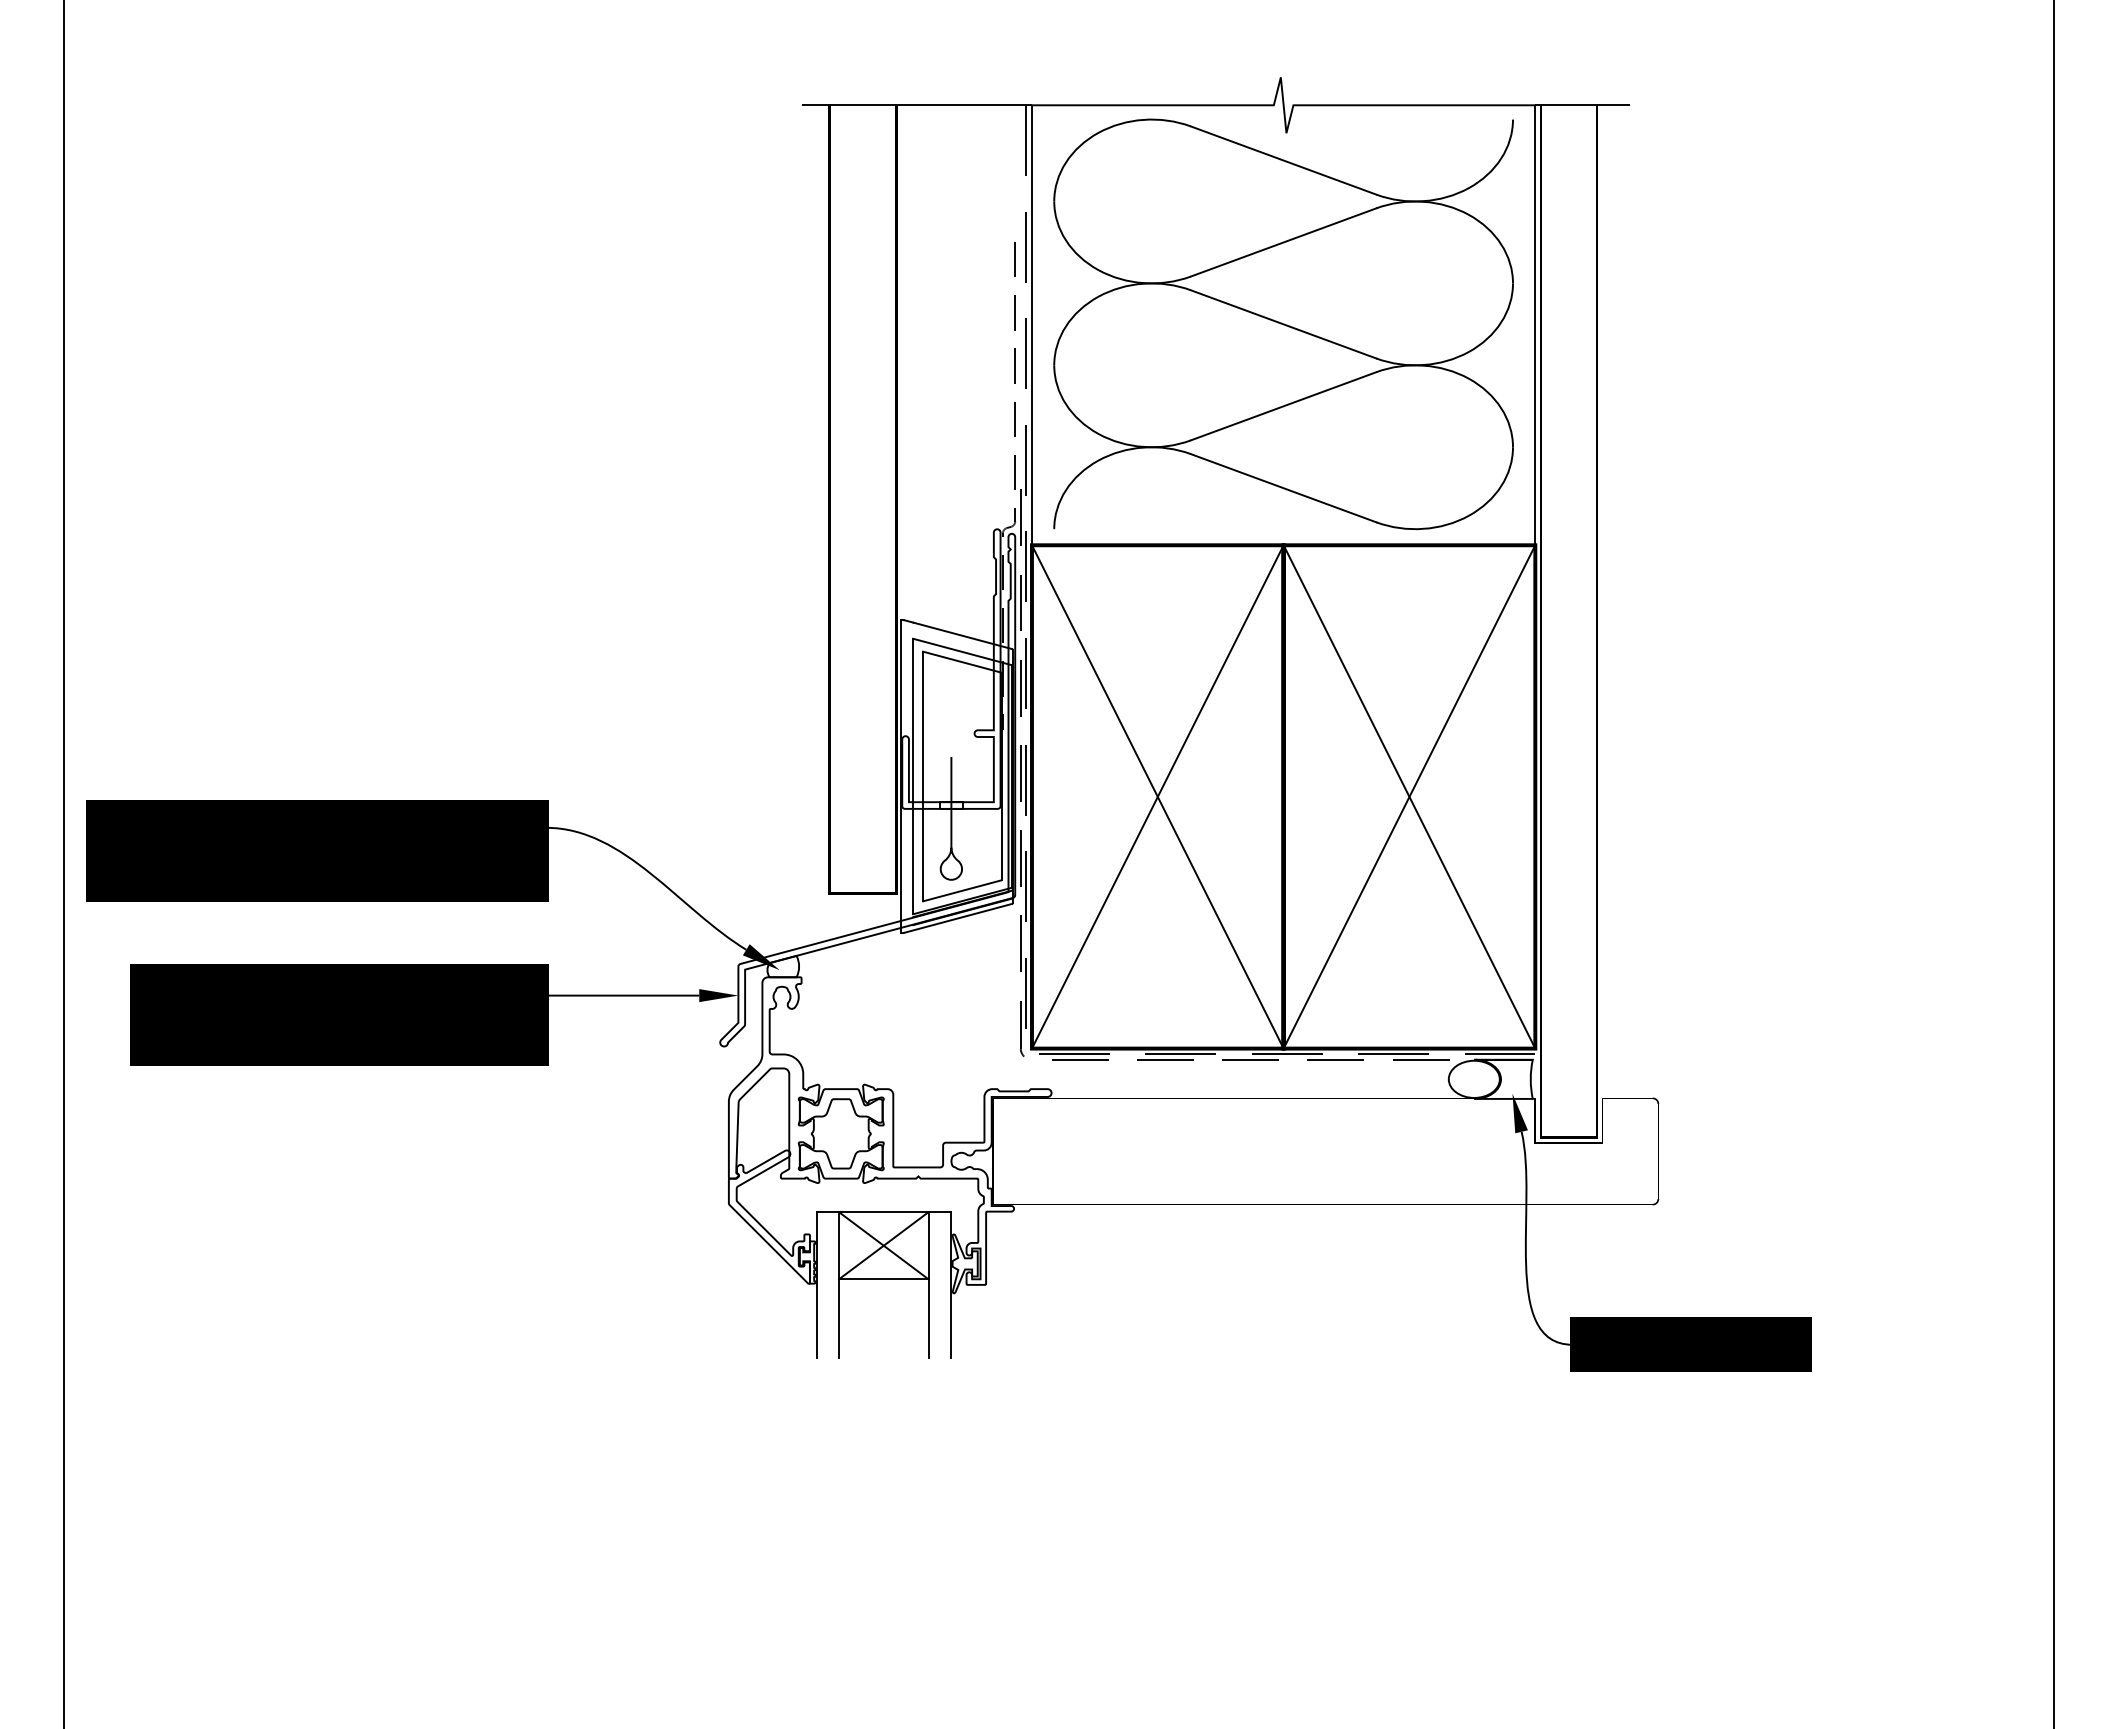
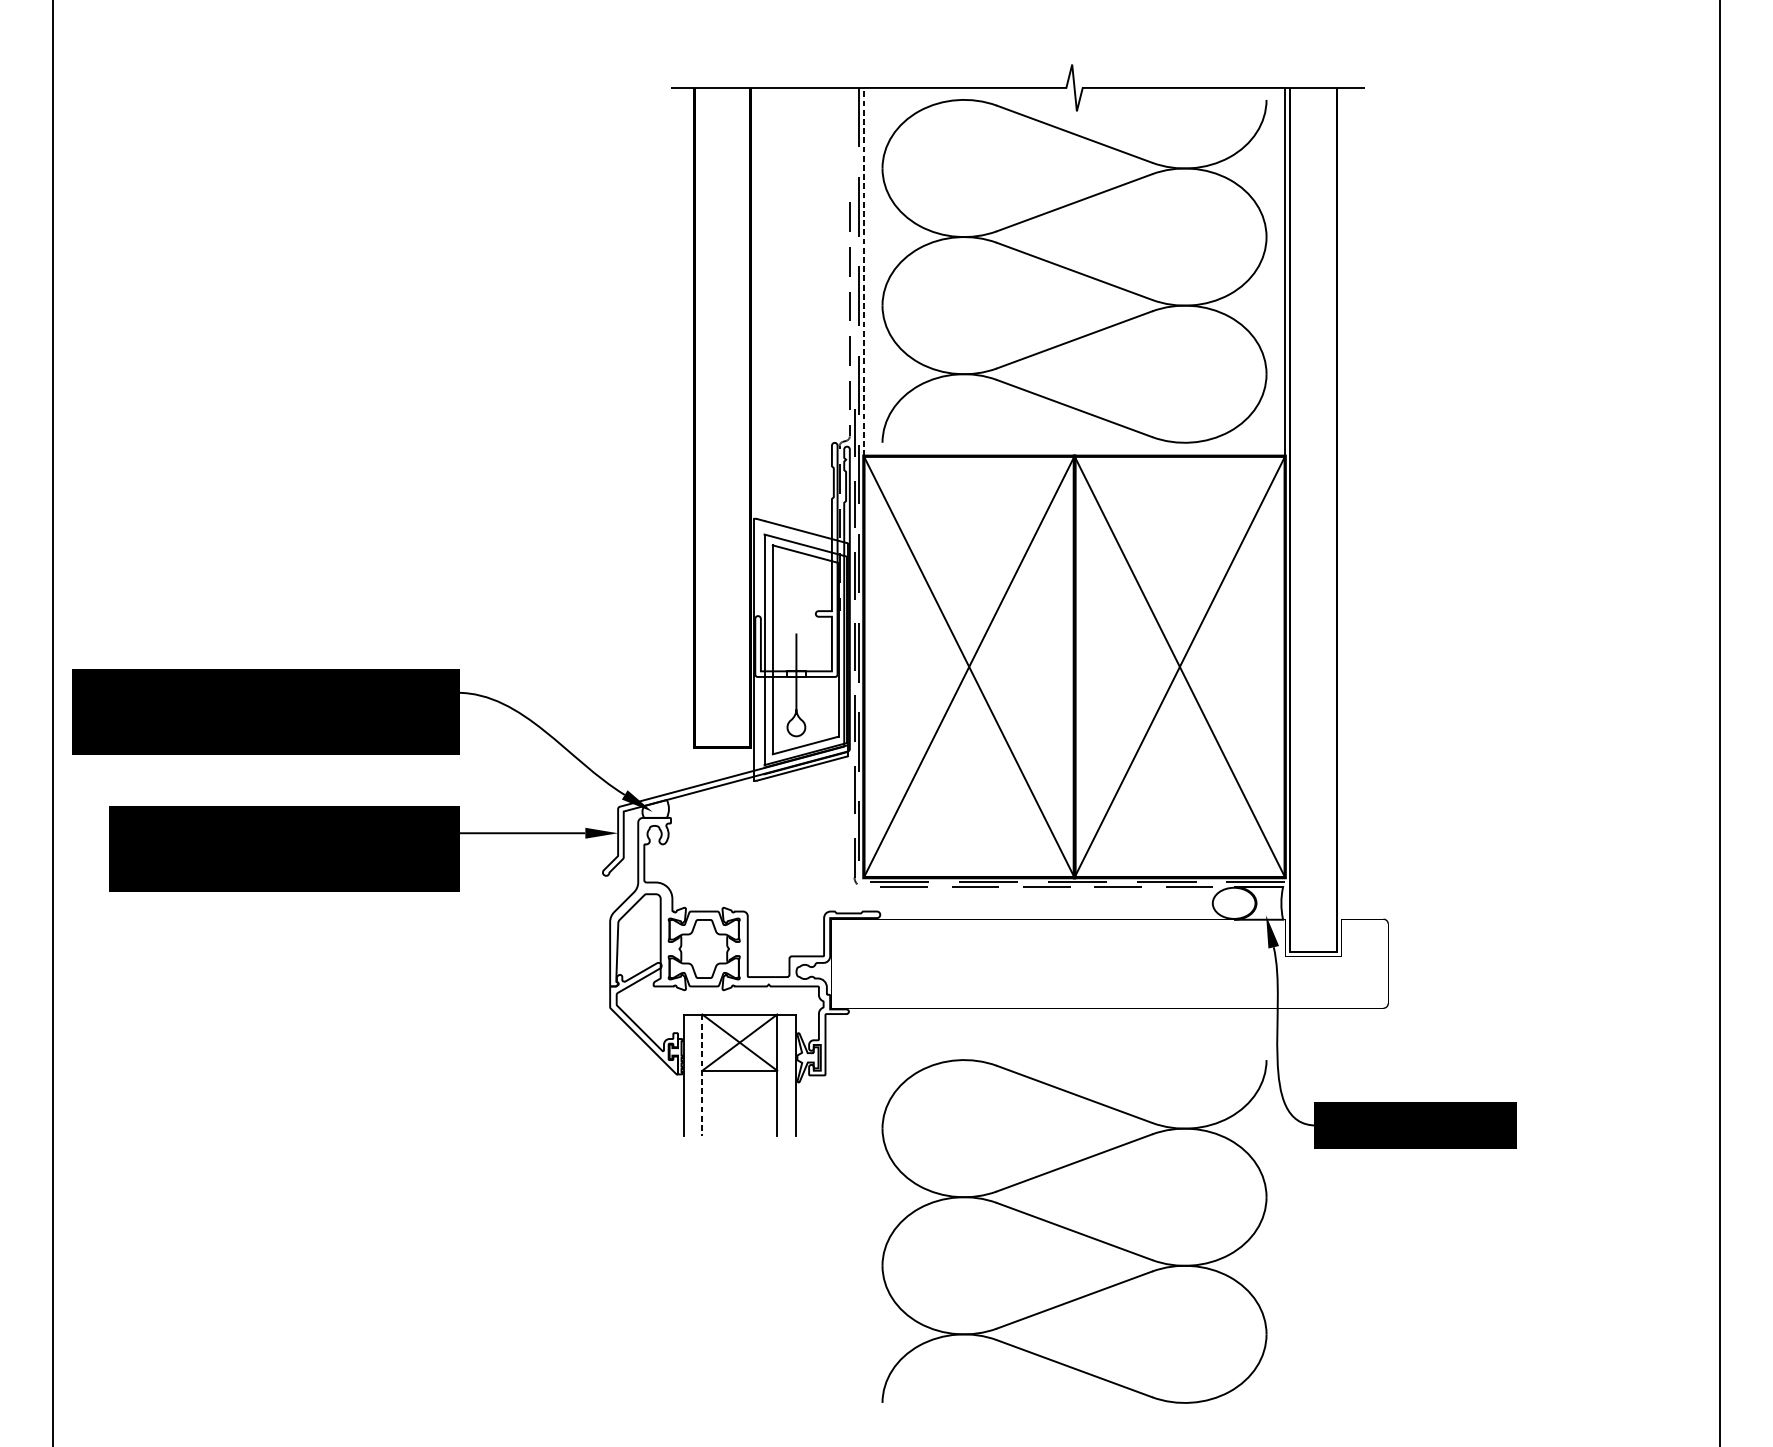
line: (1031, 325) -> (863, 272), solid -> dashed
line: (839, 1284) -> (702, 1075), solid -> dashed
part: (1283, 1471) -> (1074, 1231), added

